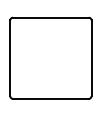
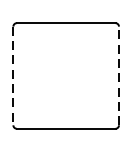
line: (10, 58) -> (13, 76), solid -> dashed
line: (91, 58) -> (118, 76), solid -> dashed

